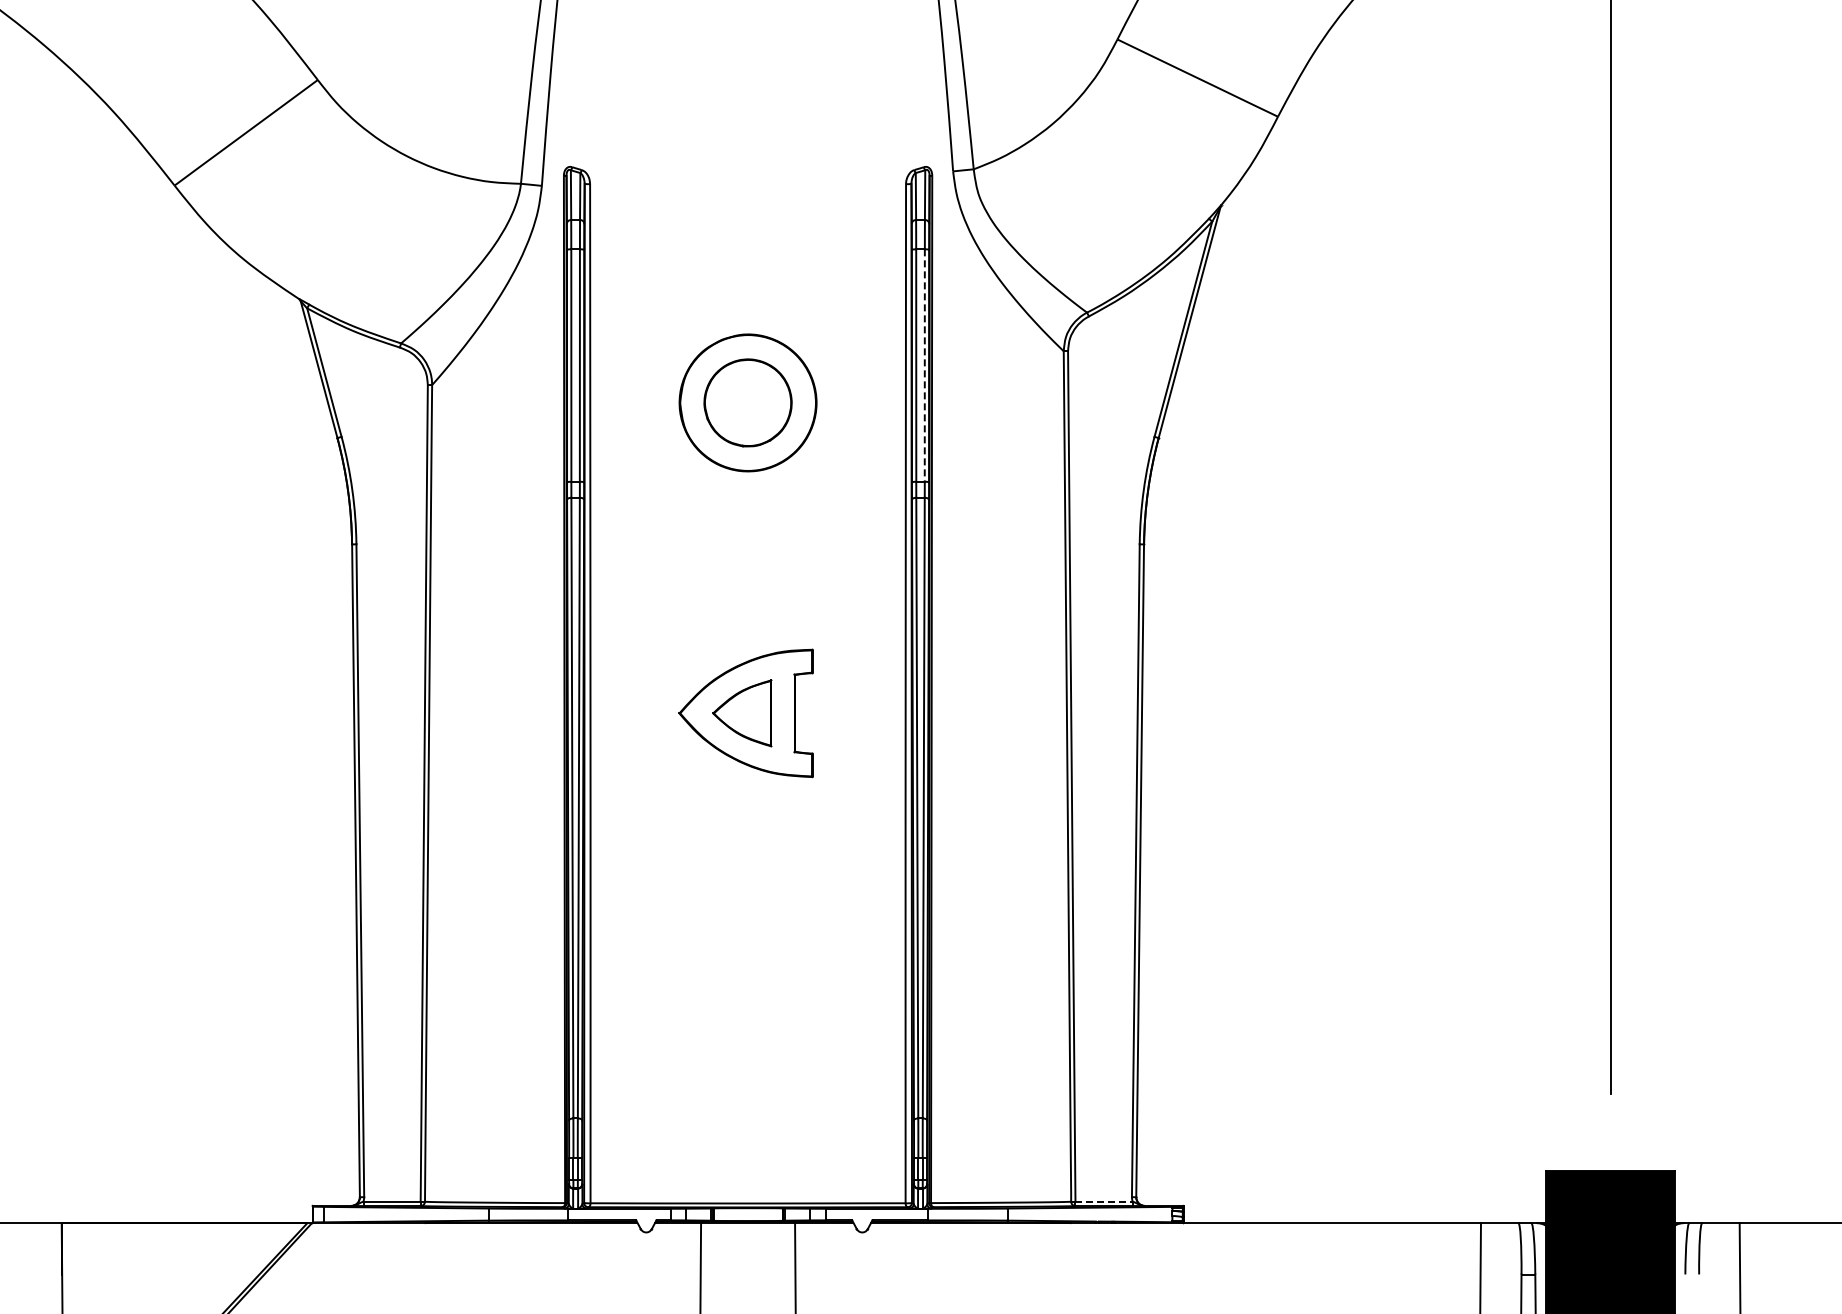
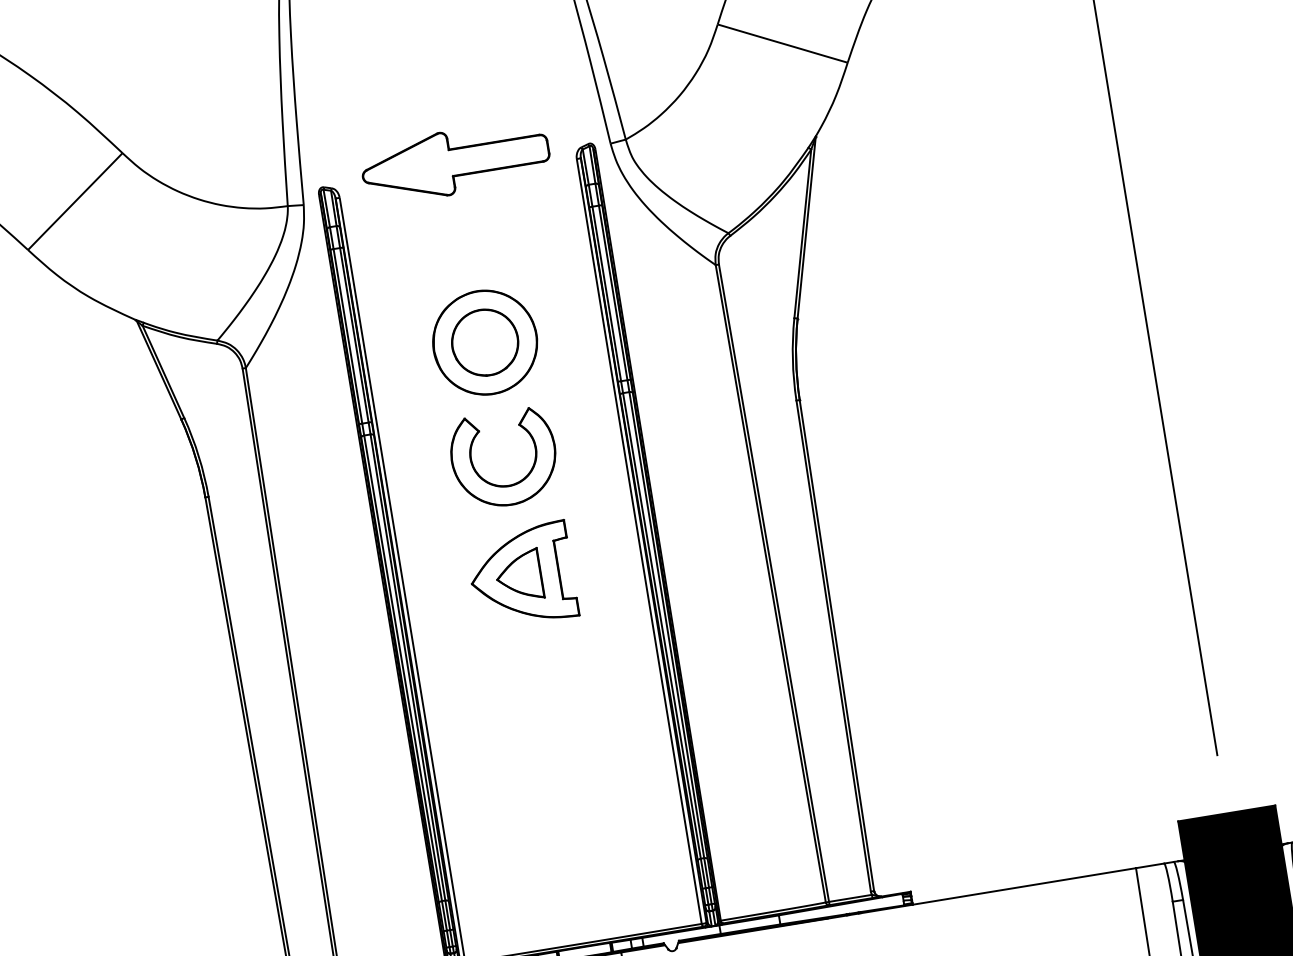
part: (747, 162) -> (455, 162), added
line: (924, 366) -> (613, 293), dashed -> solid
part: (739, 591) -> (501, 485), added
line: (1104, 1201) -> (850, 898), dashed -> solid

